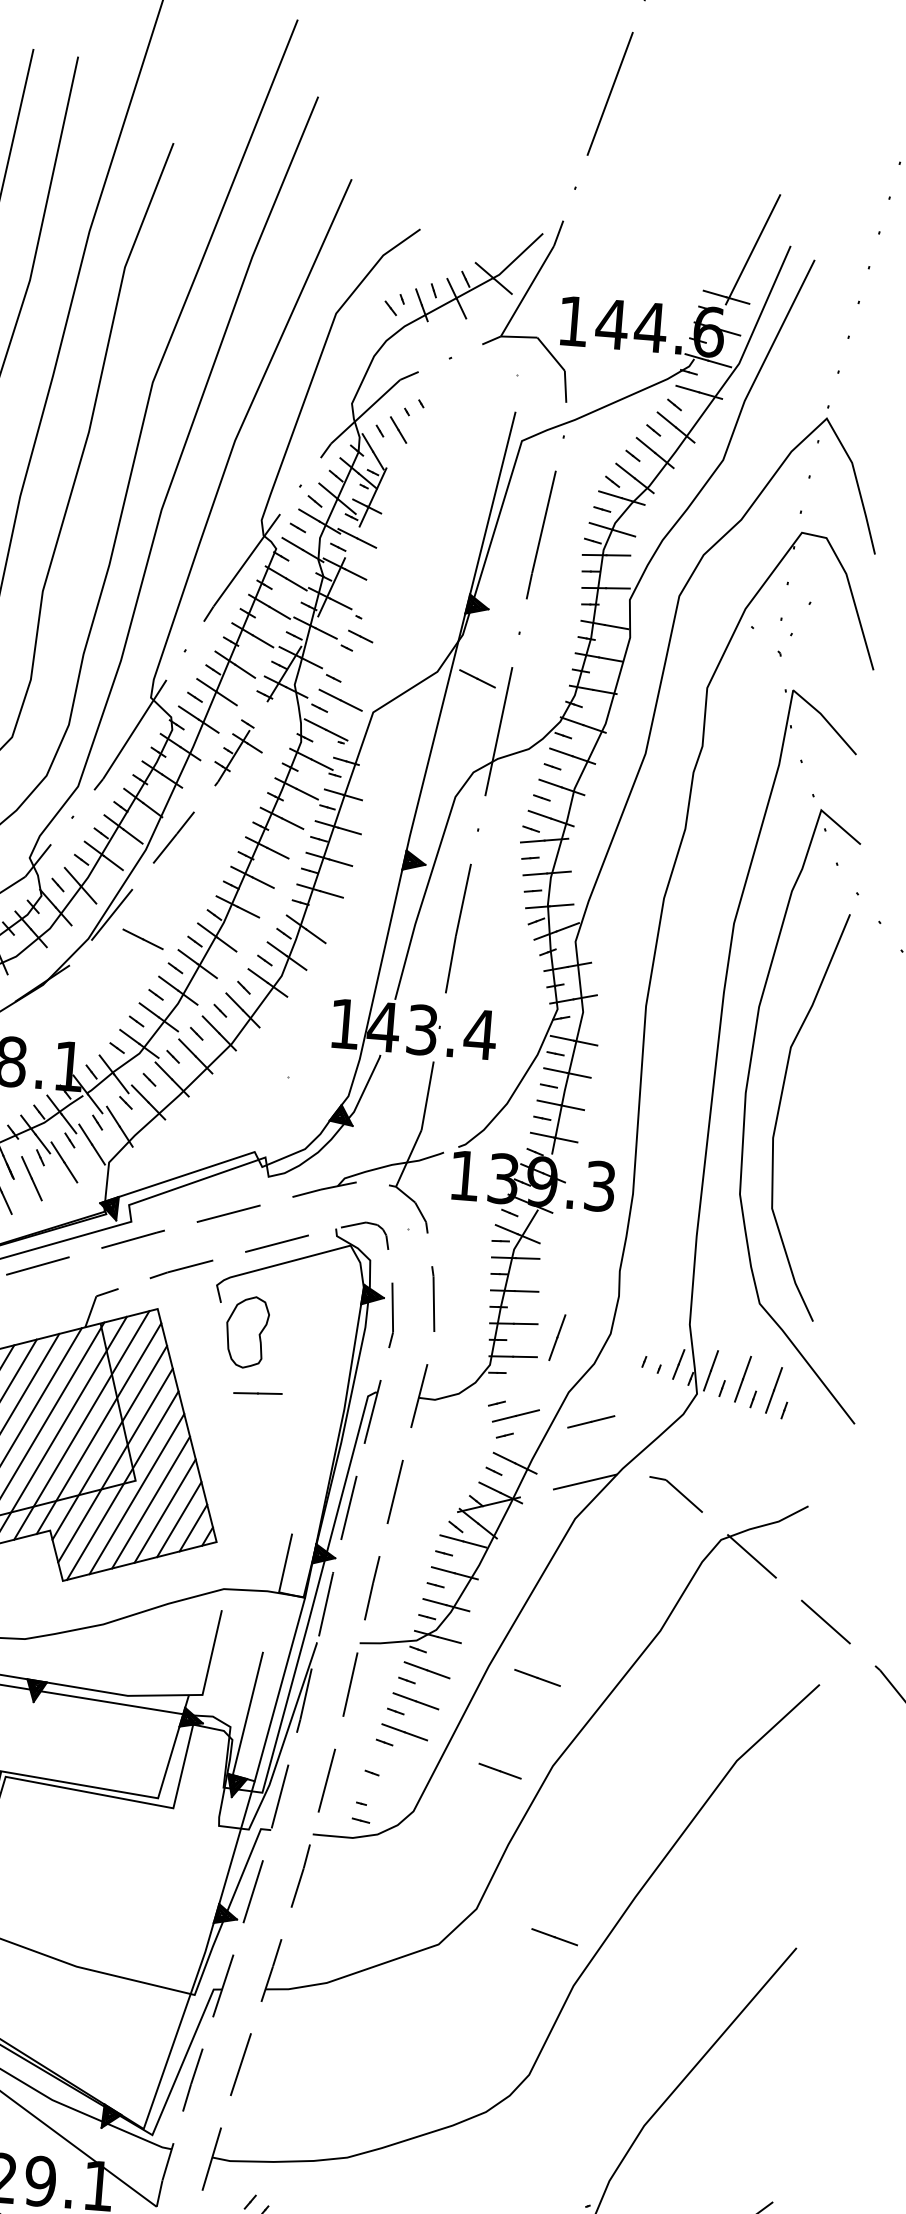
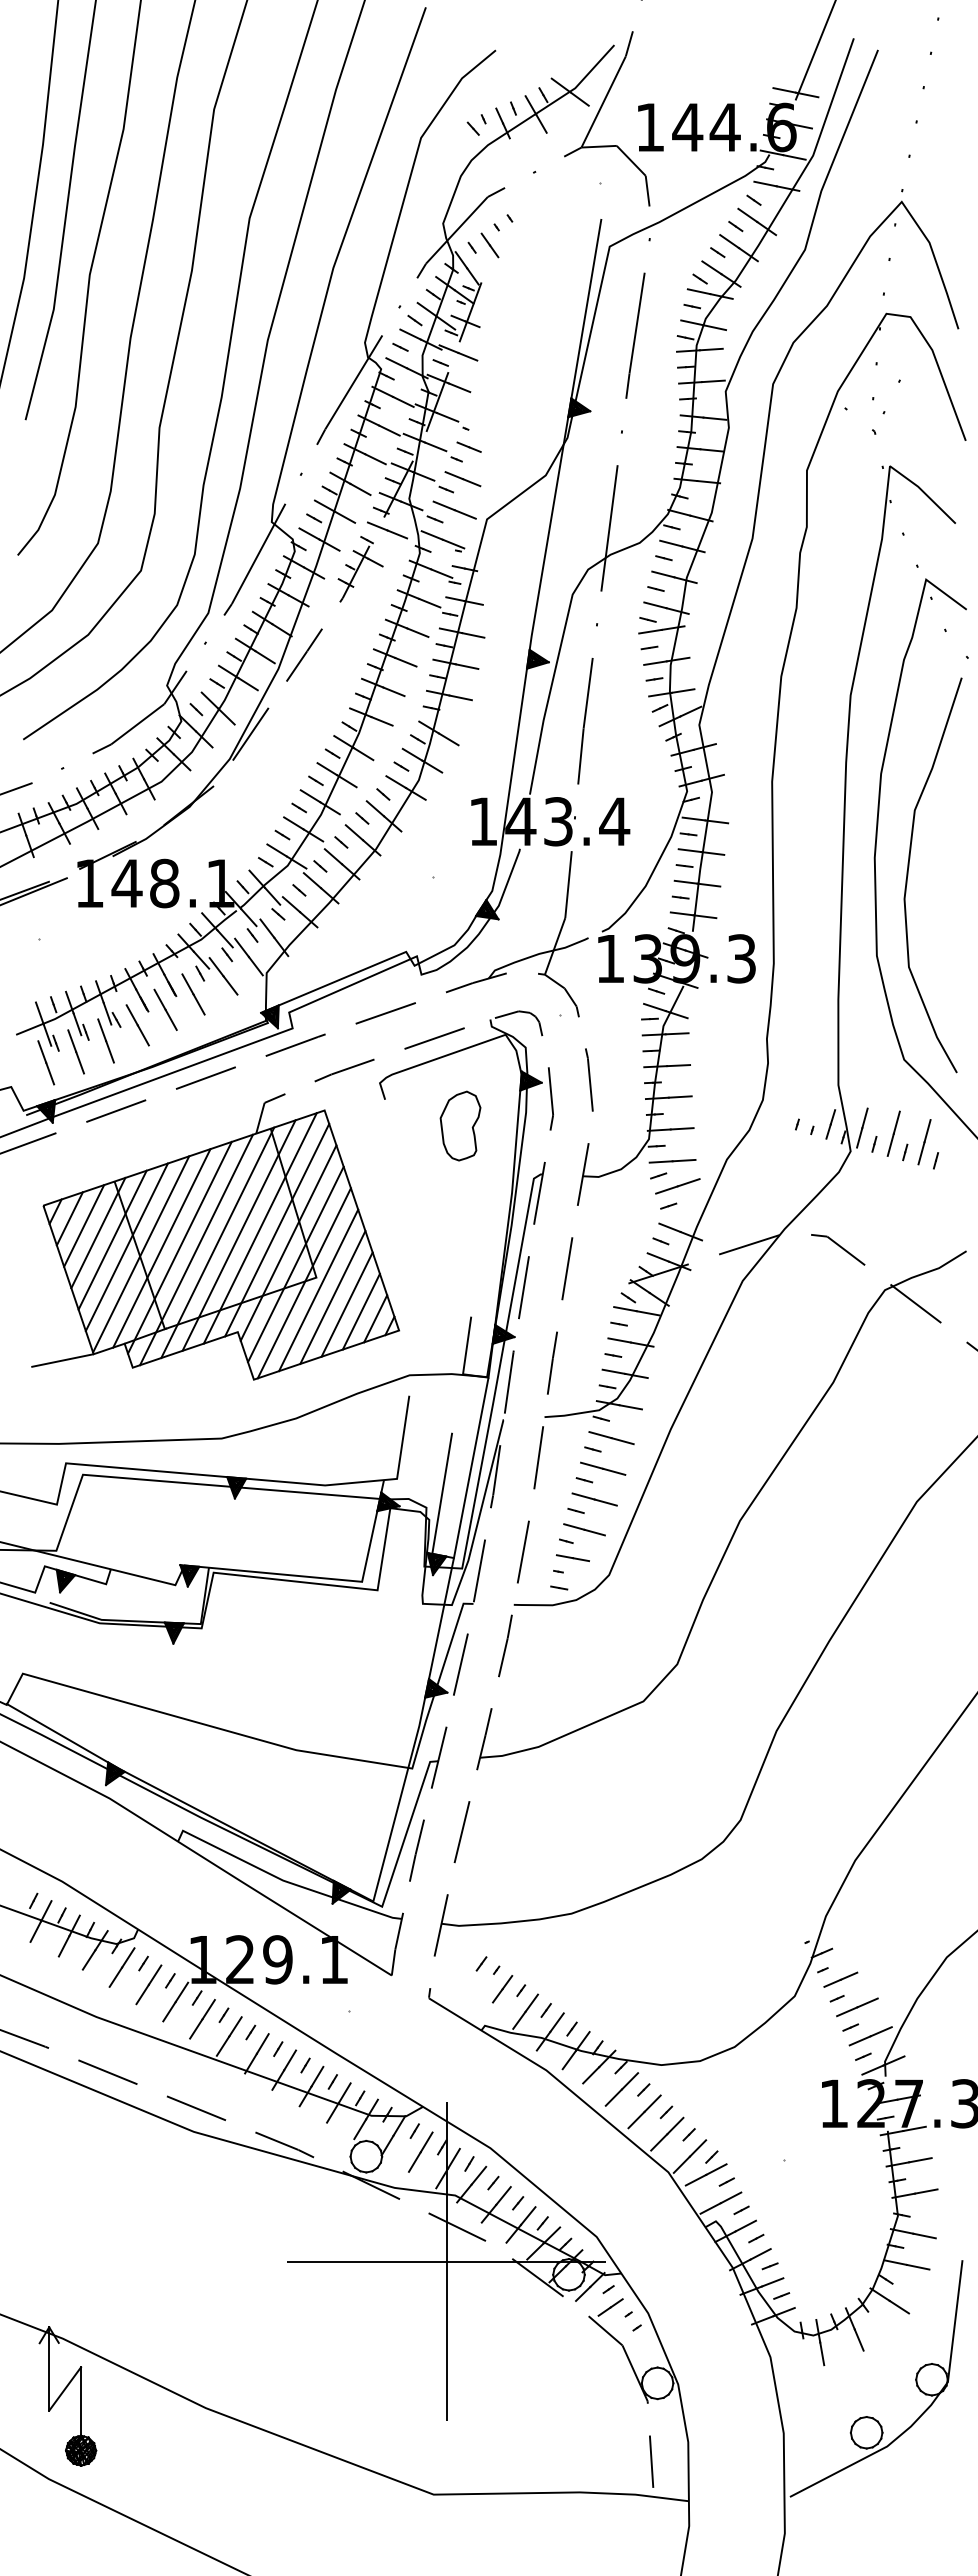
line: (477, 679) -> (462, 479), moved
line: (143, 939) -> (387, 530), moved
part: (247, 1331) -> (460, 1125), moved
line: (557, 1337) -> (711, 1107), removed
line: (257, 1393) -> (672, 1161), moved
line: (590, 1422) -> (750, 1186), removed
line: (537, 1678) -> (718, 1437), removed
line: (500, 1770) -> (584, 1529), moved
line: (377, 1790) -> (572, 1557), added
line: (554, 1937) -> (754, 1685), removed

